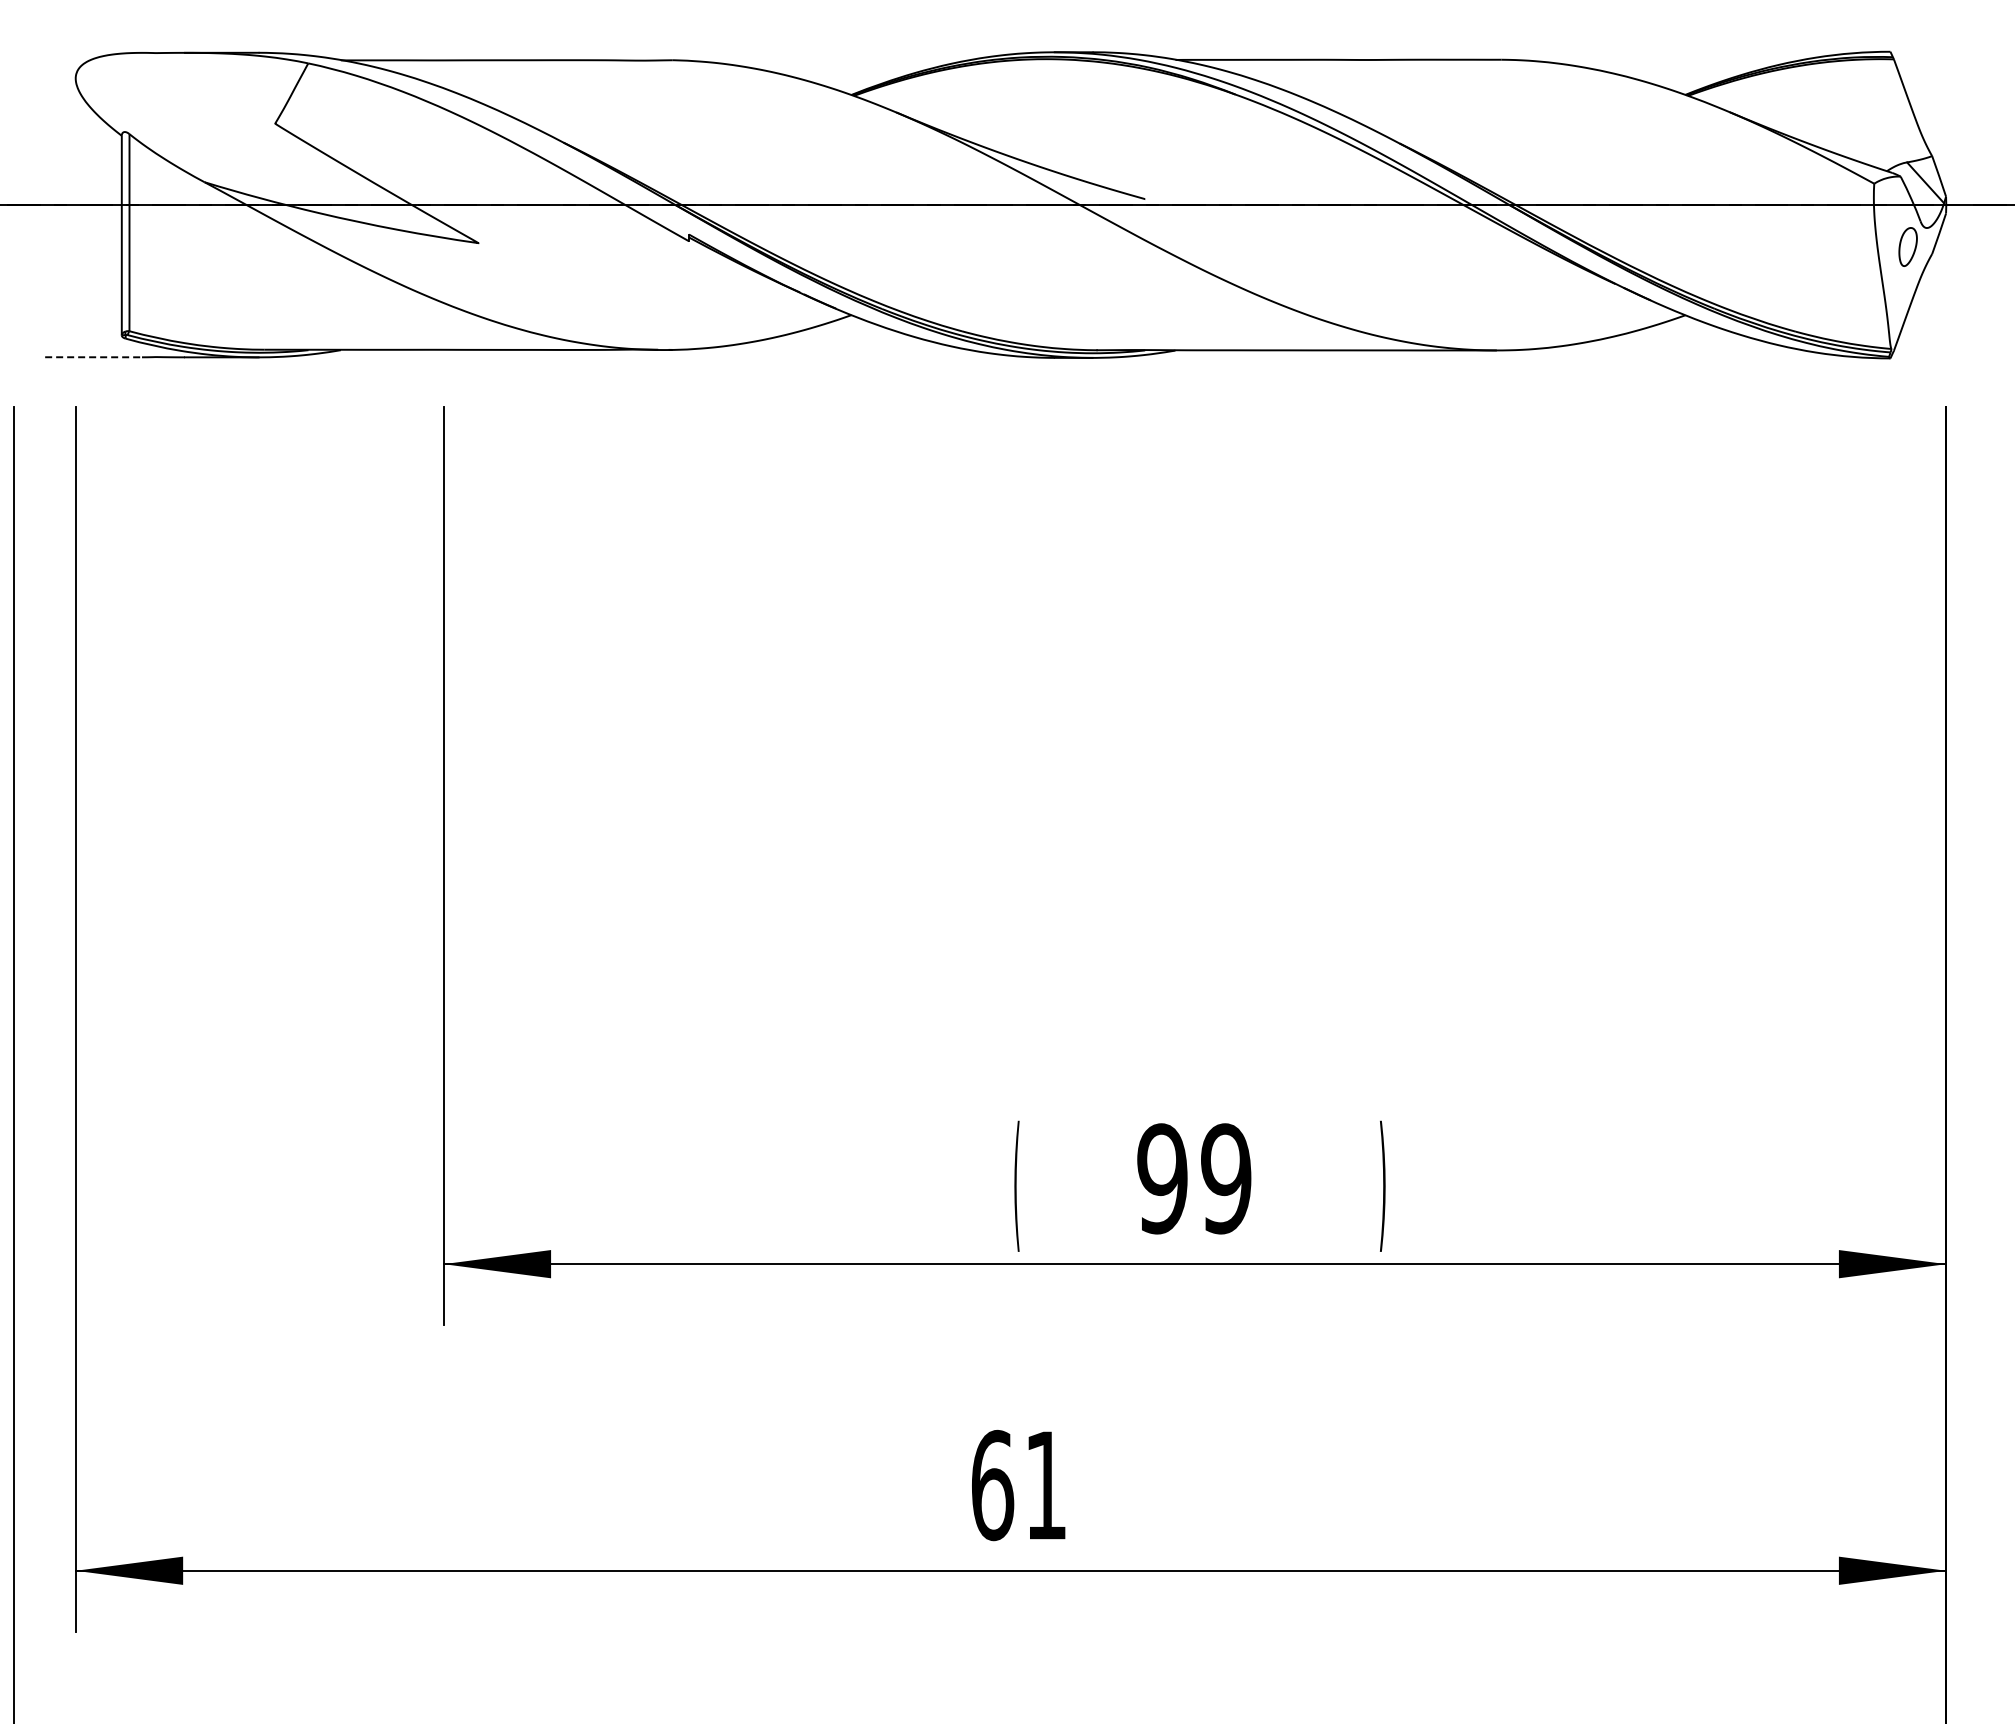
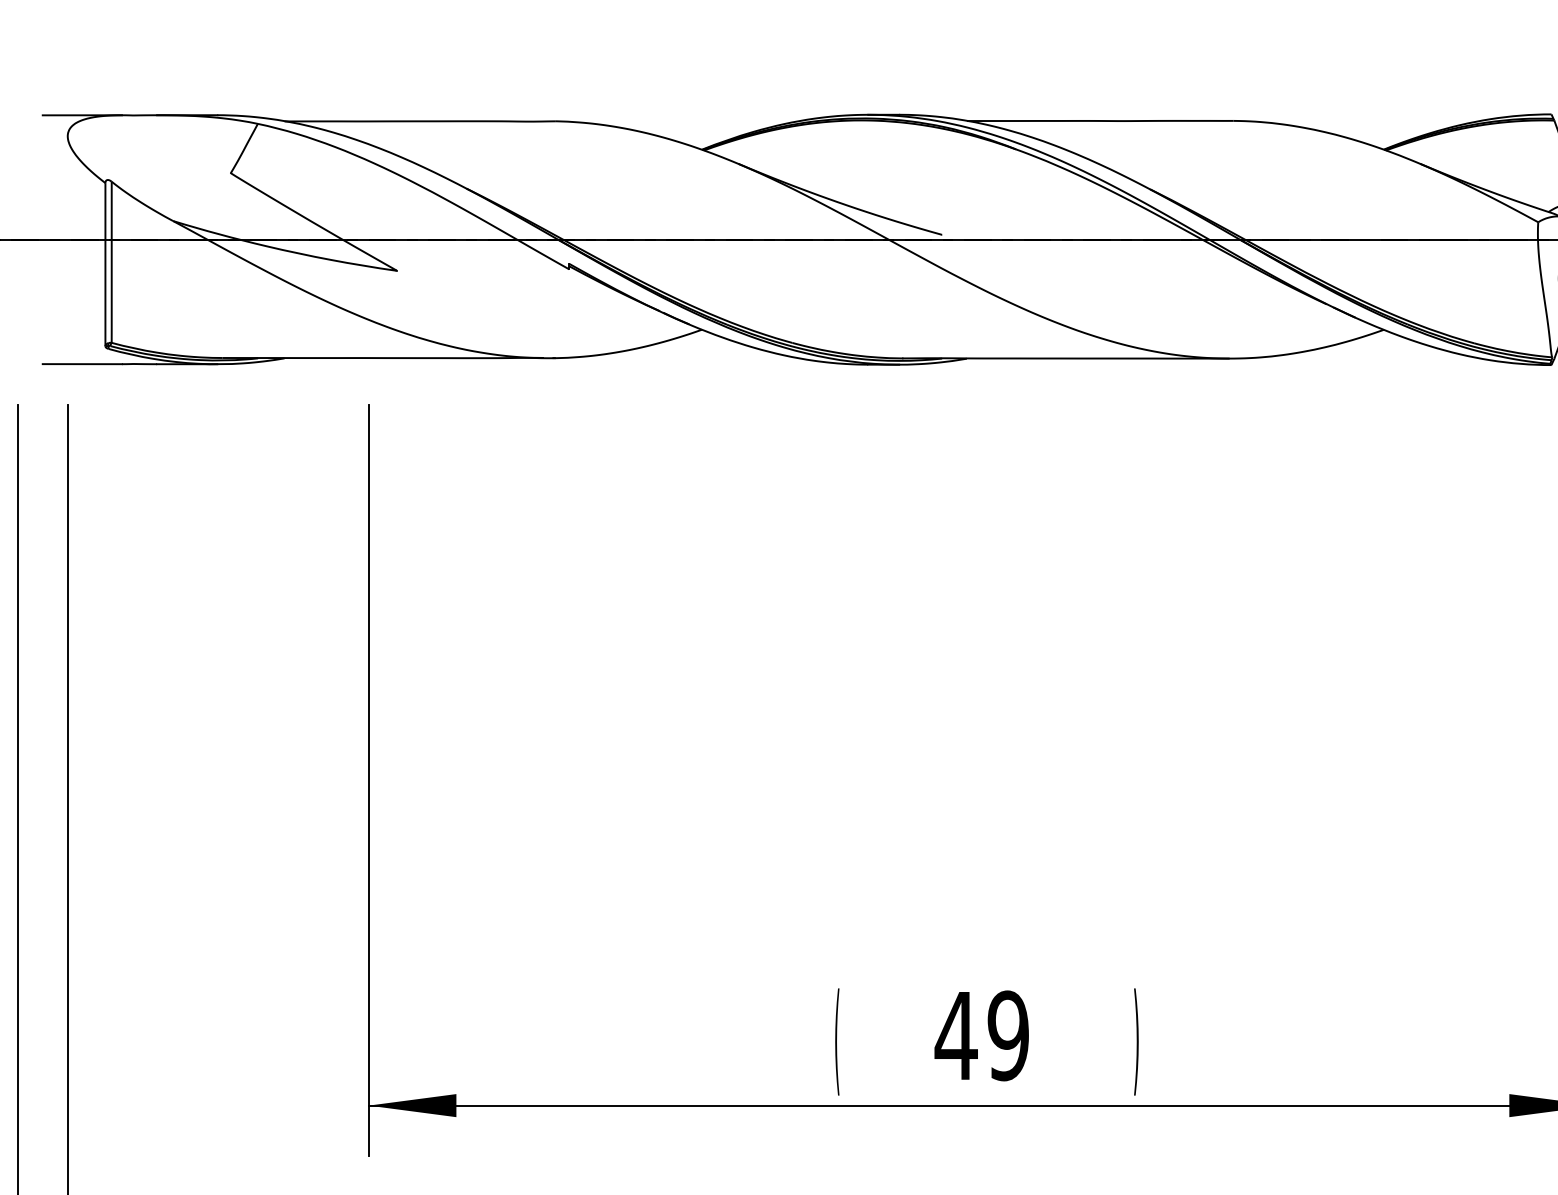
line: (93, 52) -> (82, 114), added
line: (94, 357) -> (83, 364), dashed -> solid
text: (1161, 1178) -> (955, 1035), 99 -> 49

